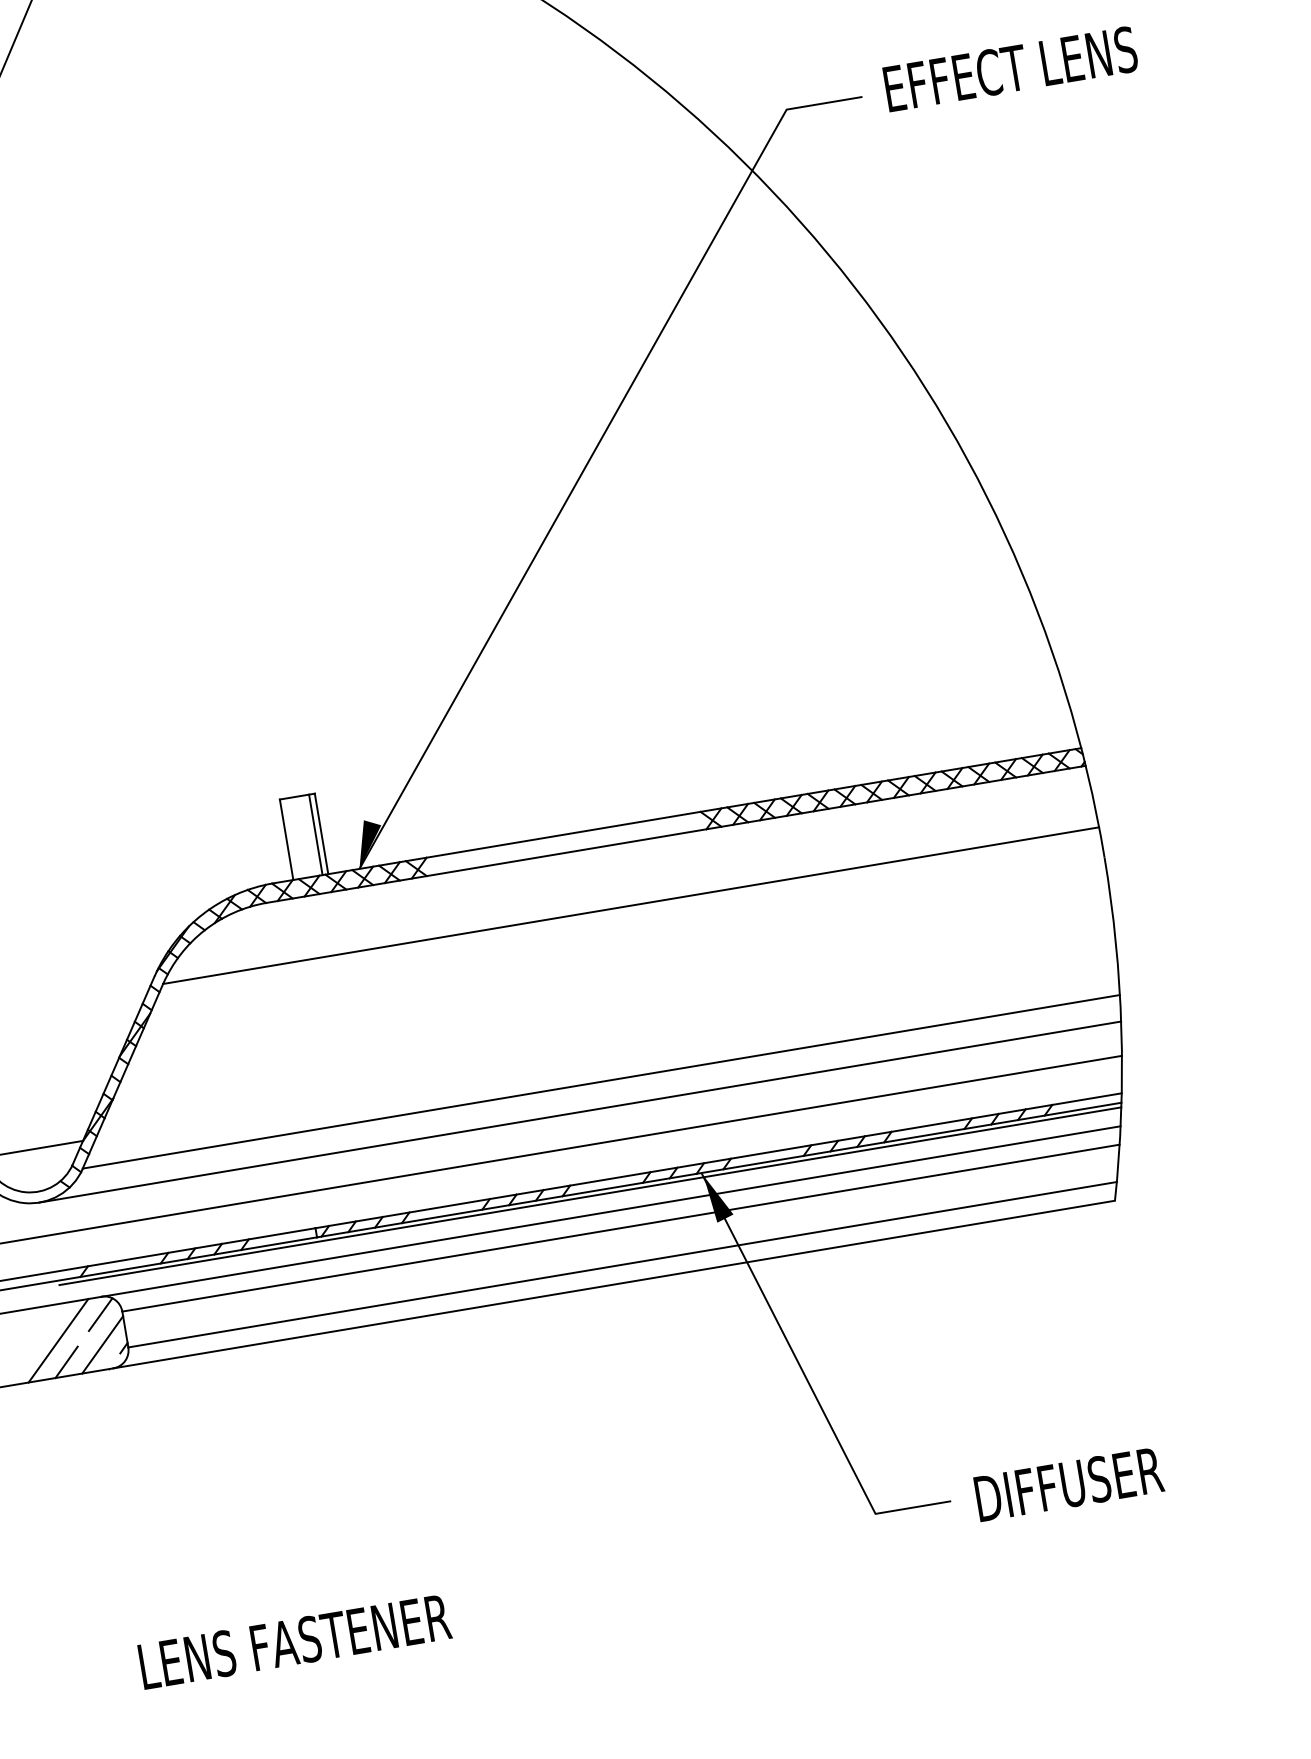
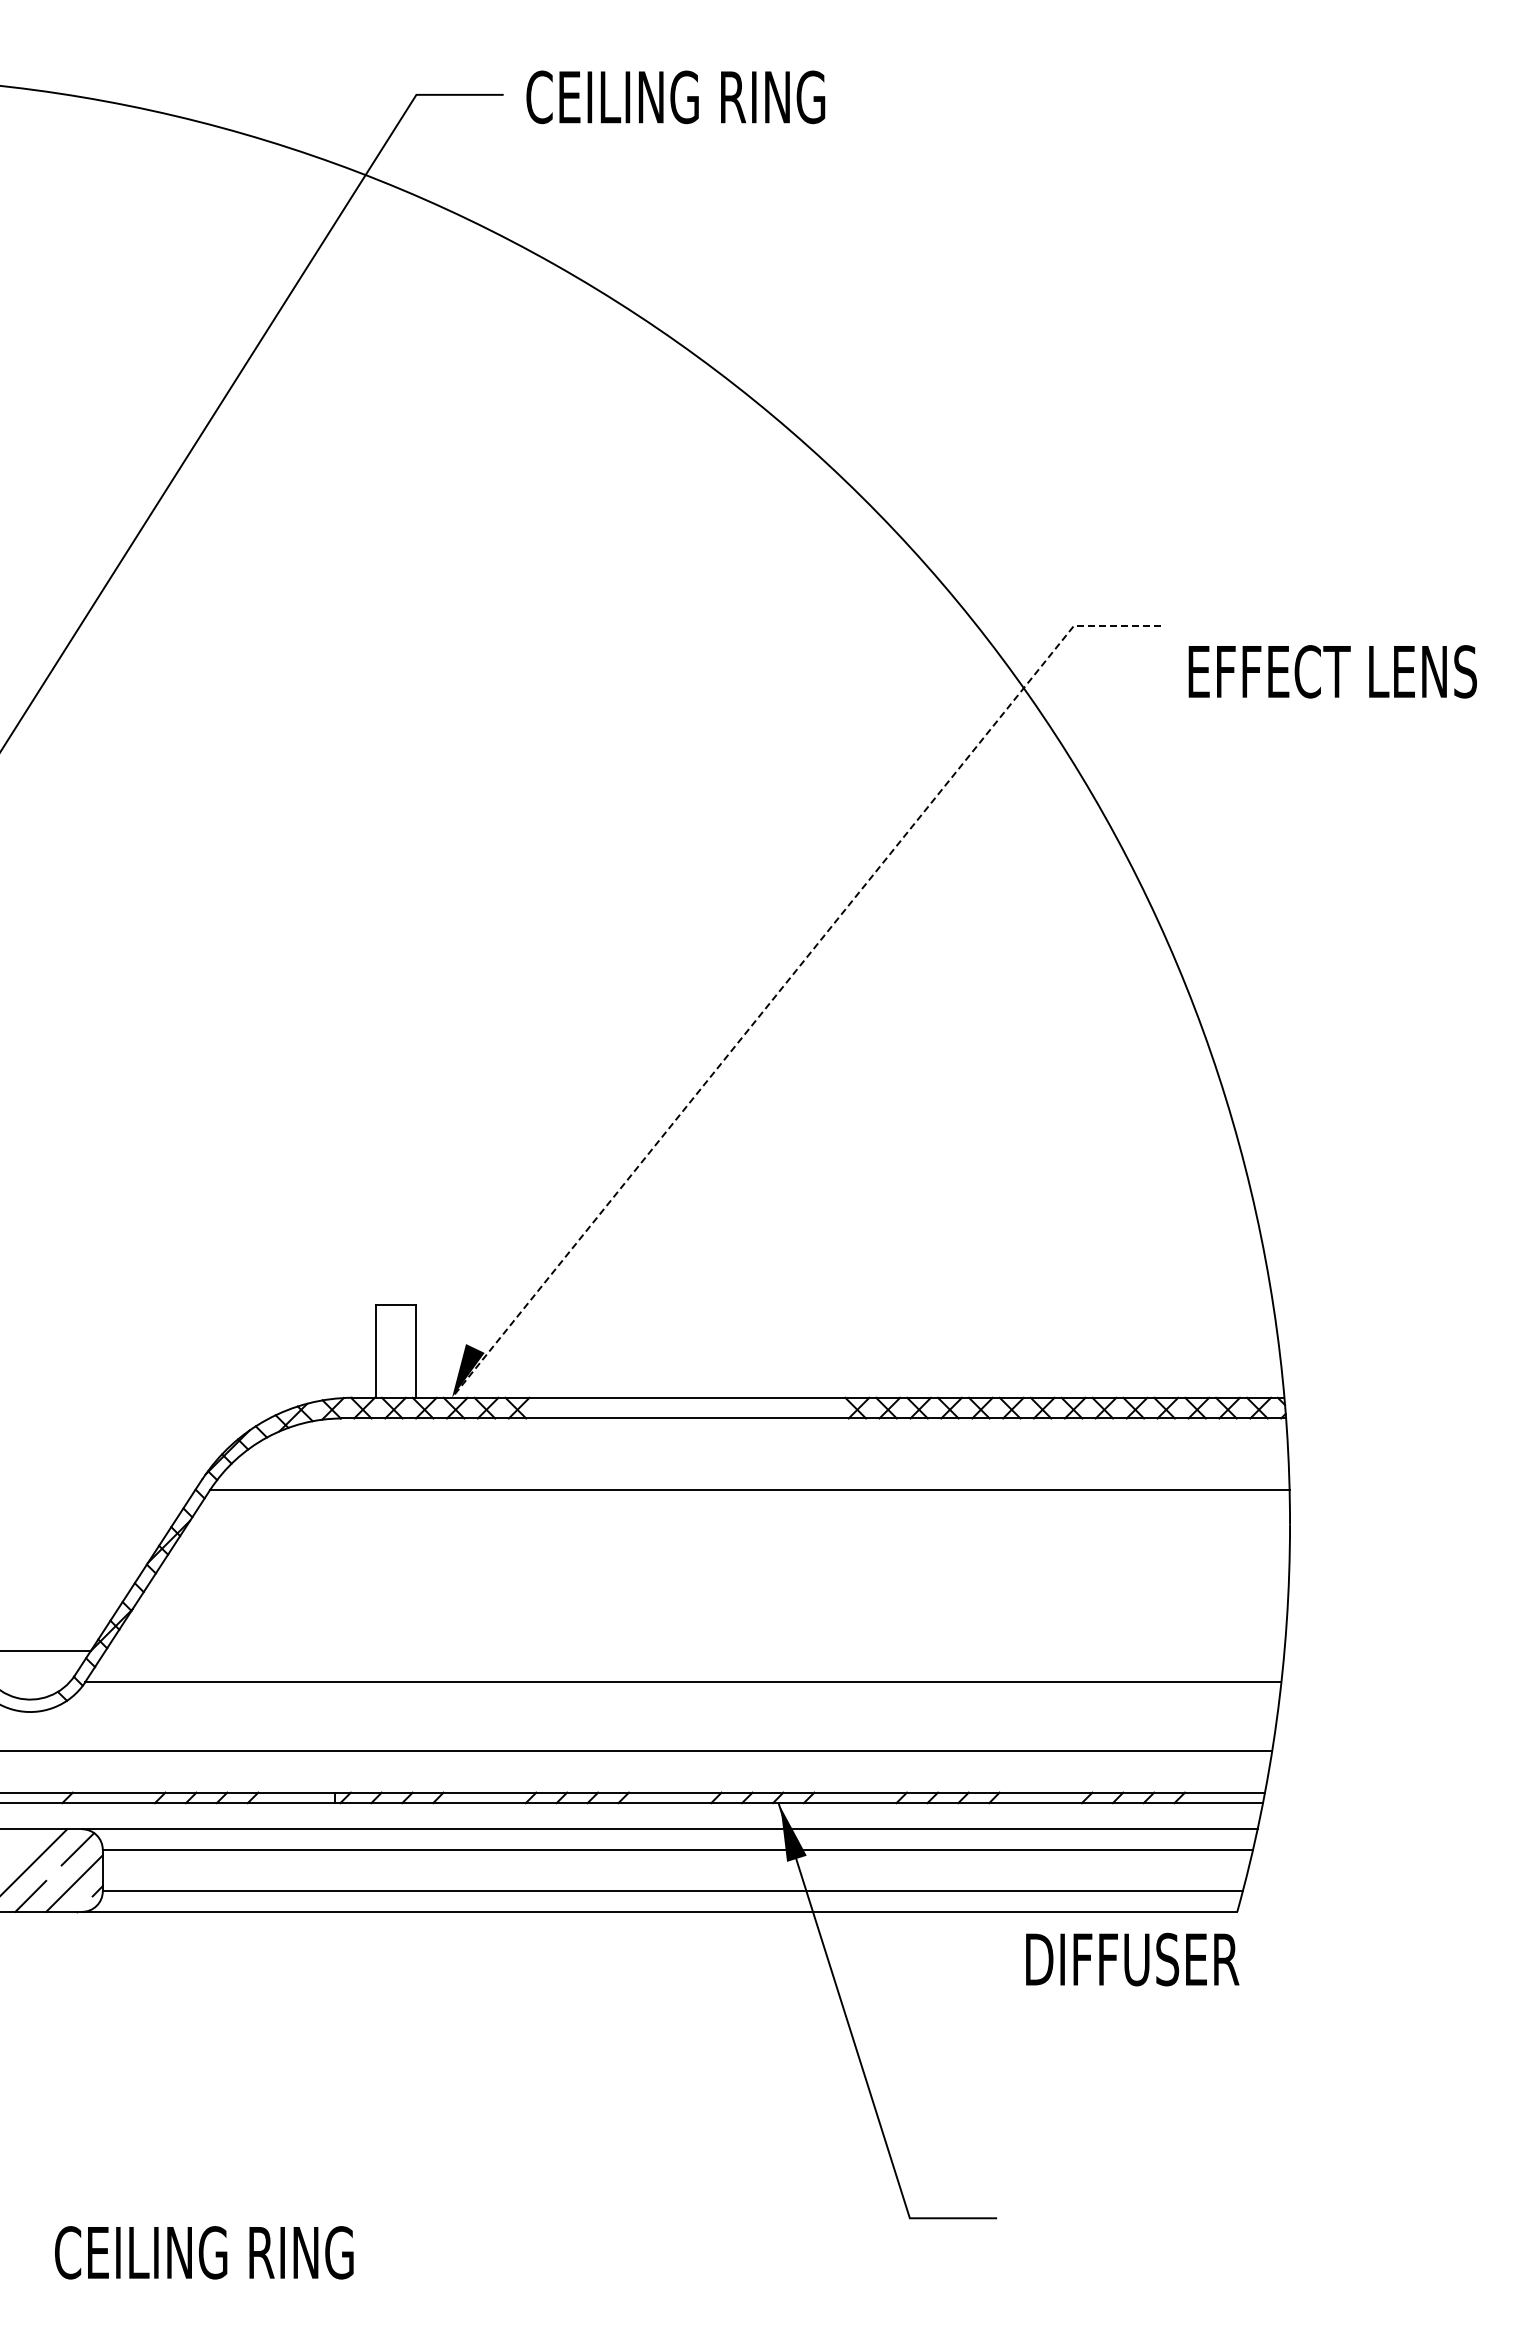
text: (1010, 68) -> (1332, 671), moved
line: (592, 455) -> (790, 977), solid -> dashed
line: (315, 834) -> (409, 1350), removed
line: (579, 1112) -> (653, 1712), removed
line: (590, 1196) -> (649, 1808), removed
text: (1069, 1484) -> (1132, 1959), moved
text: (294, 1641) -> (233, 2252), LENS FASTENER -> CEILING RING

